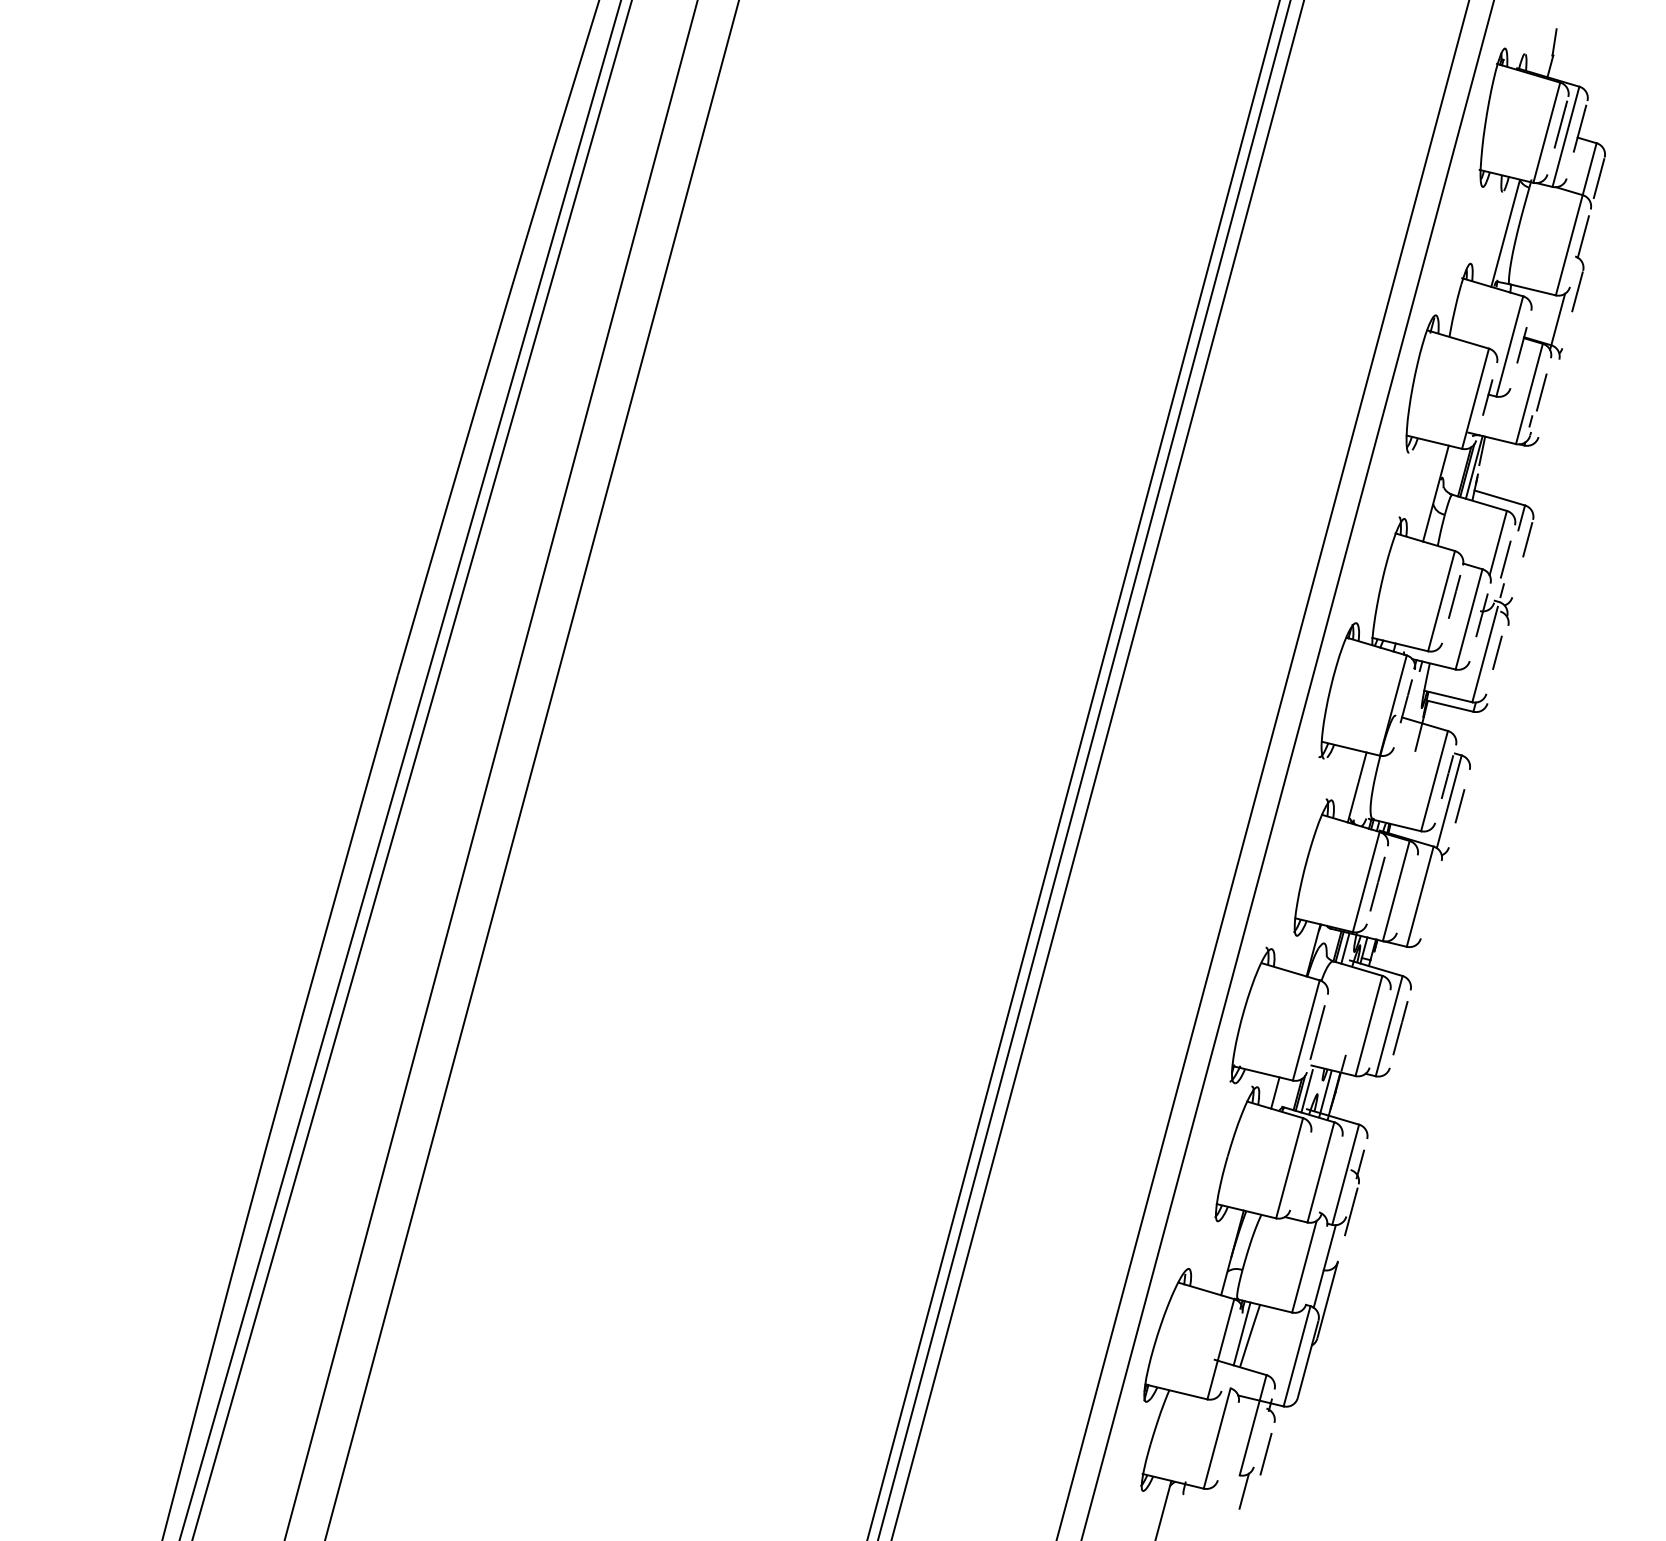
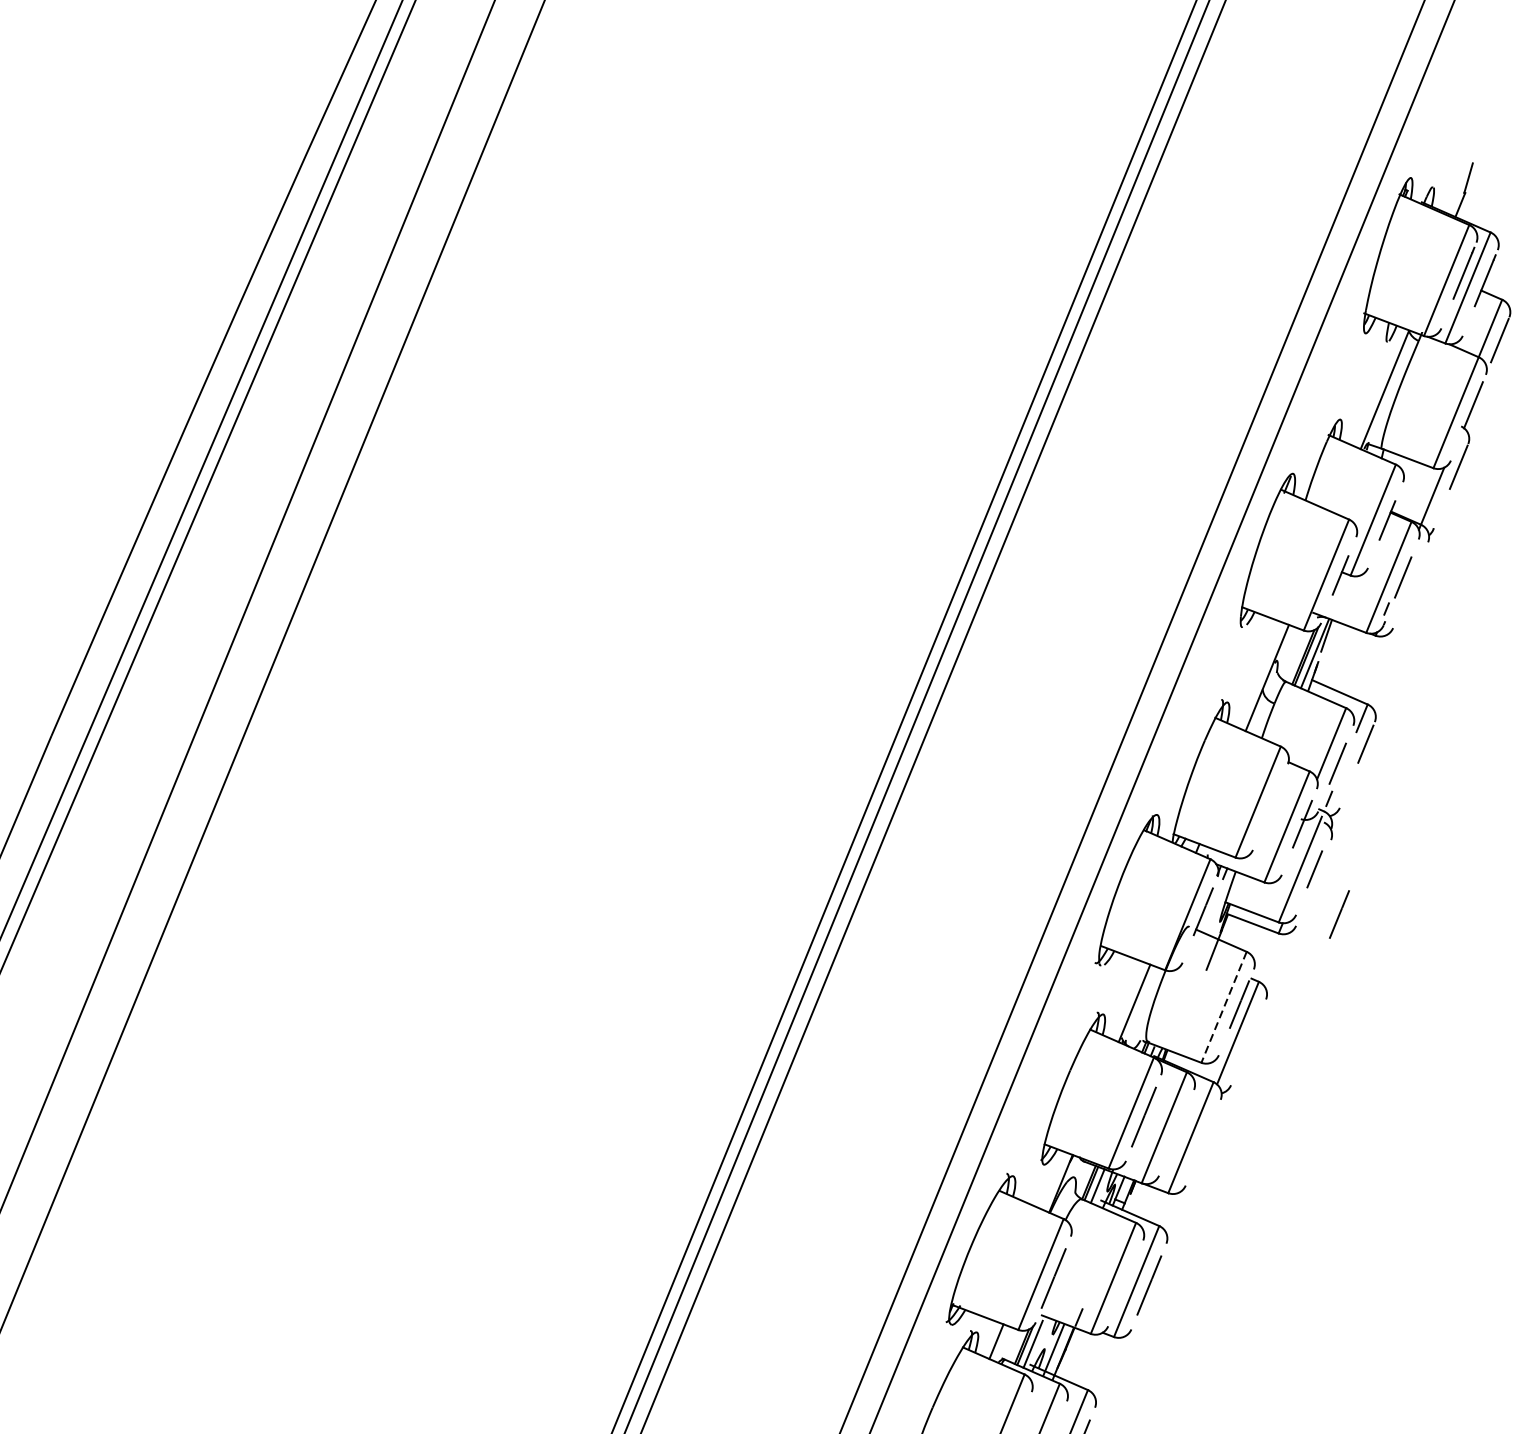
line: (1454, 596) -> (1339, 914), moved
line: (1434, 781) -> (1224, 1007), solid -> dashed
line: (1459, 806) -> (1249, 1040), removed

